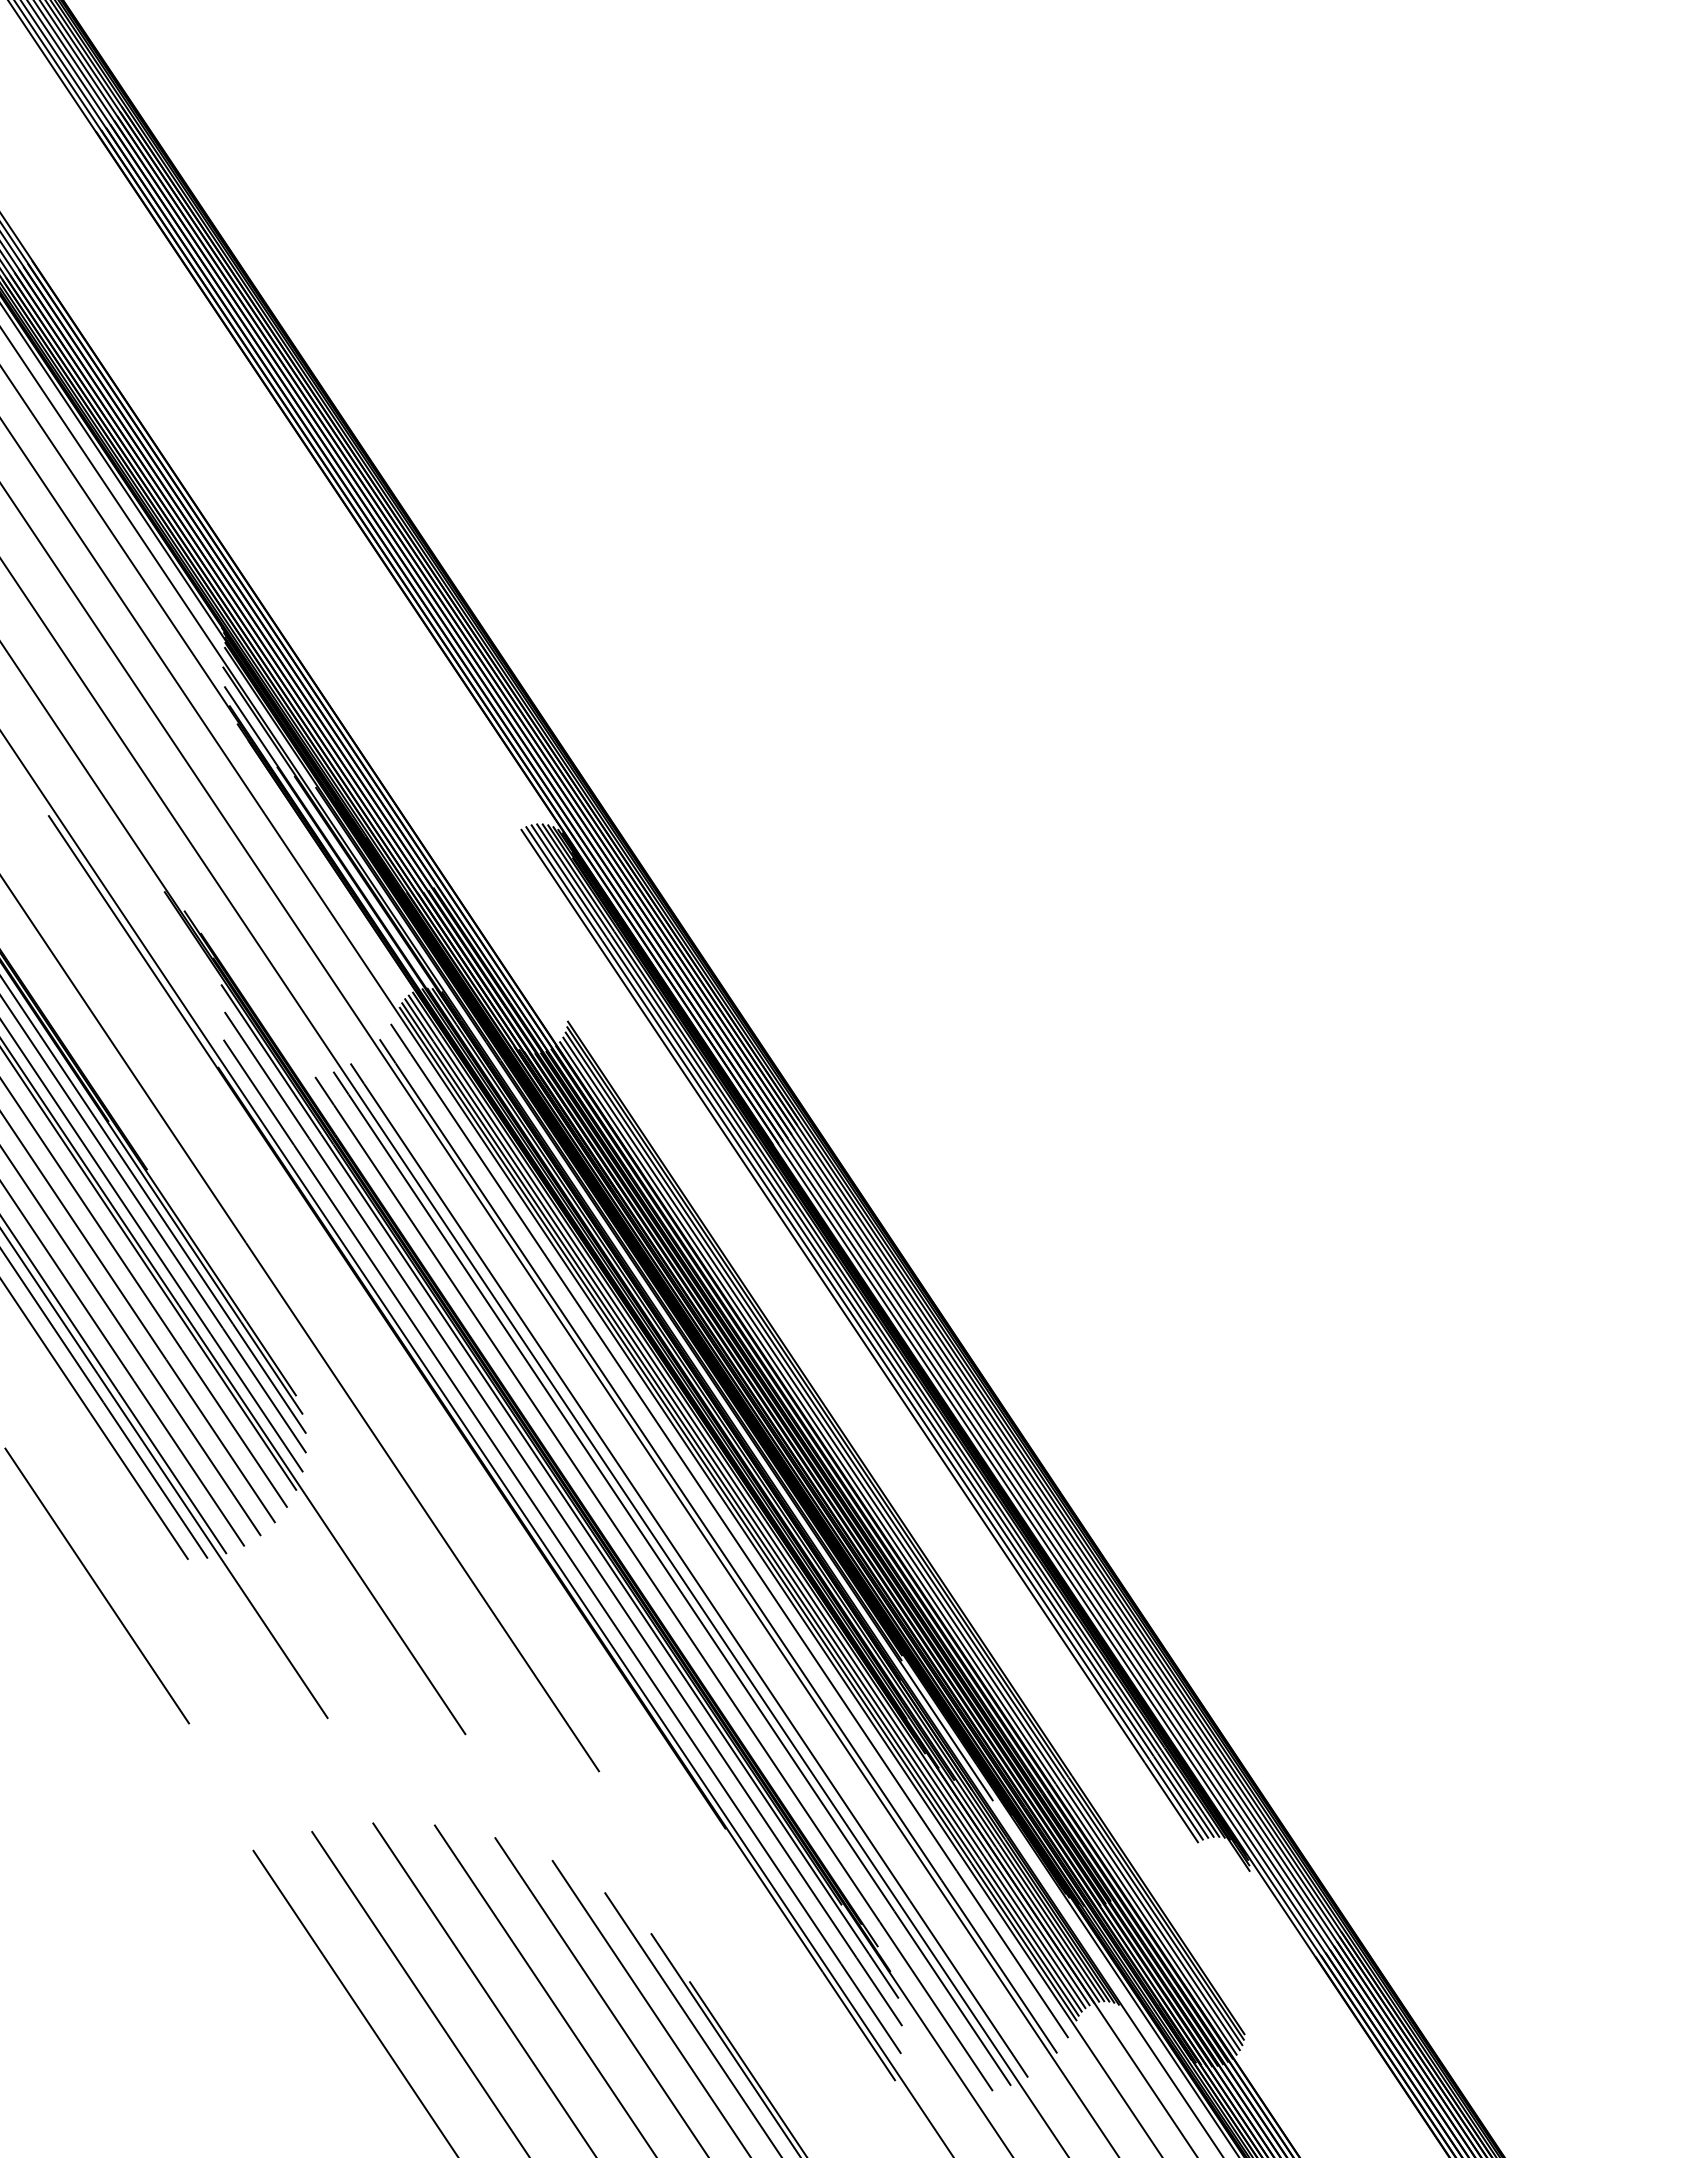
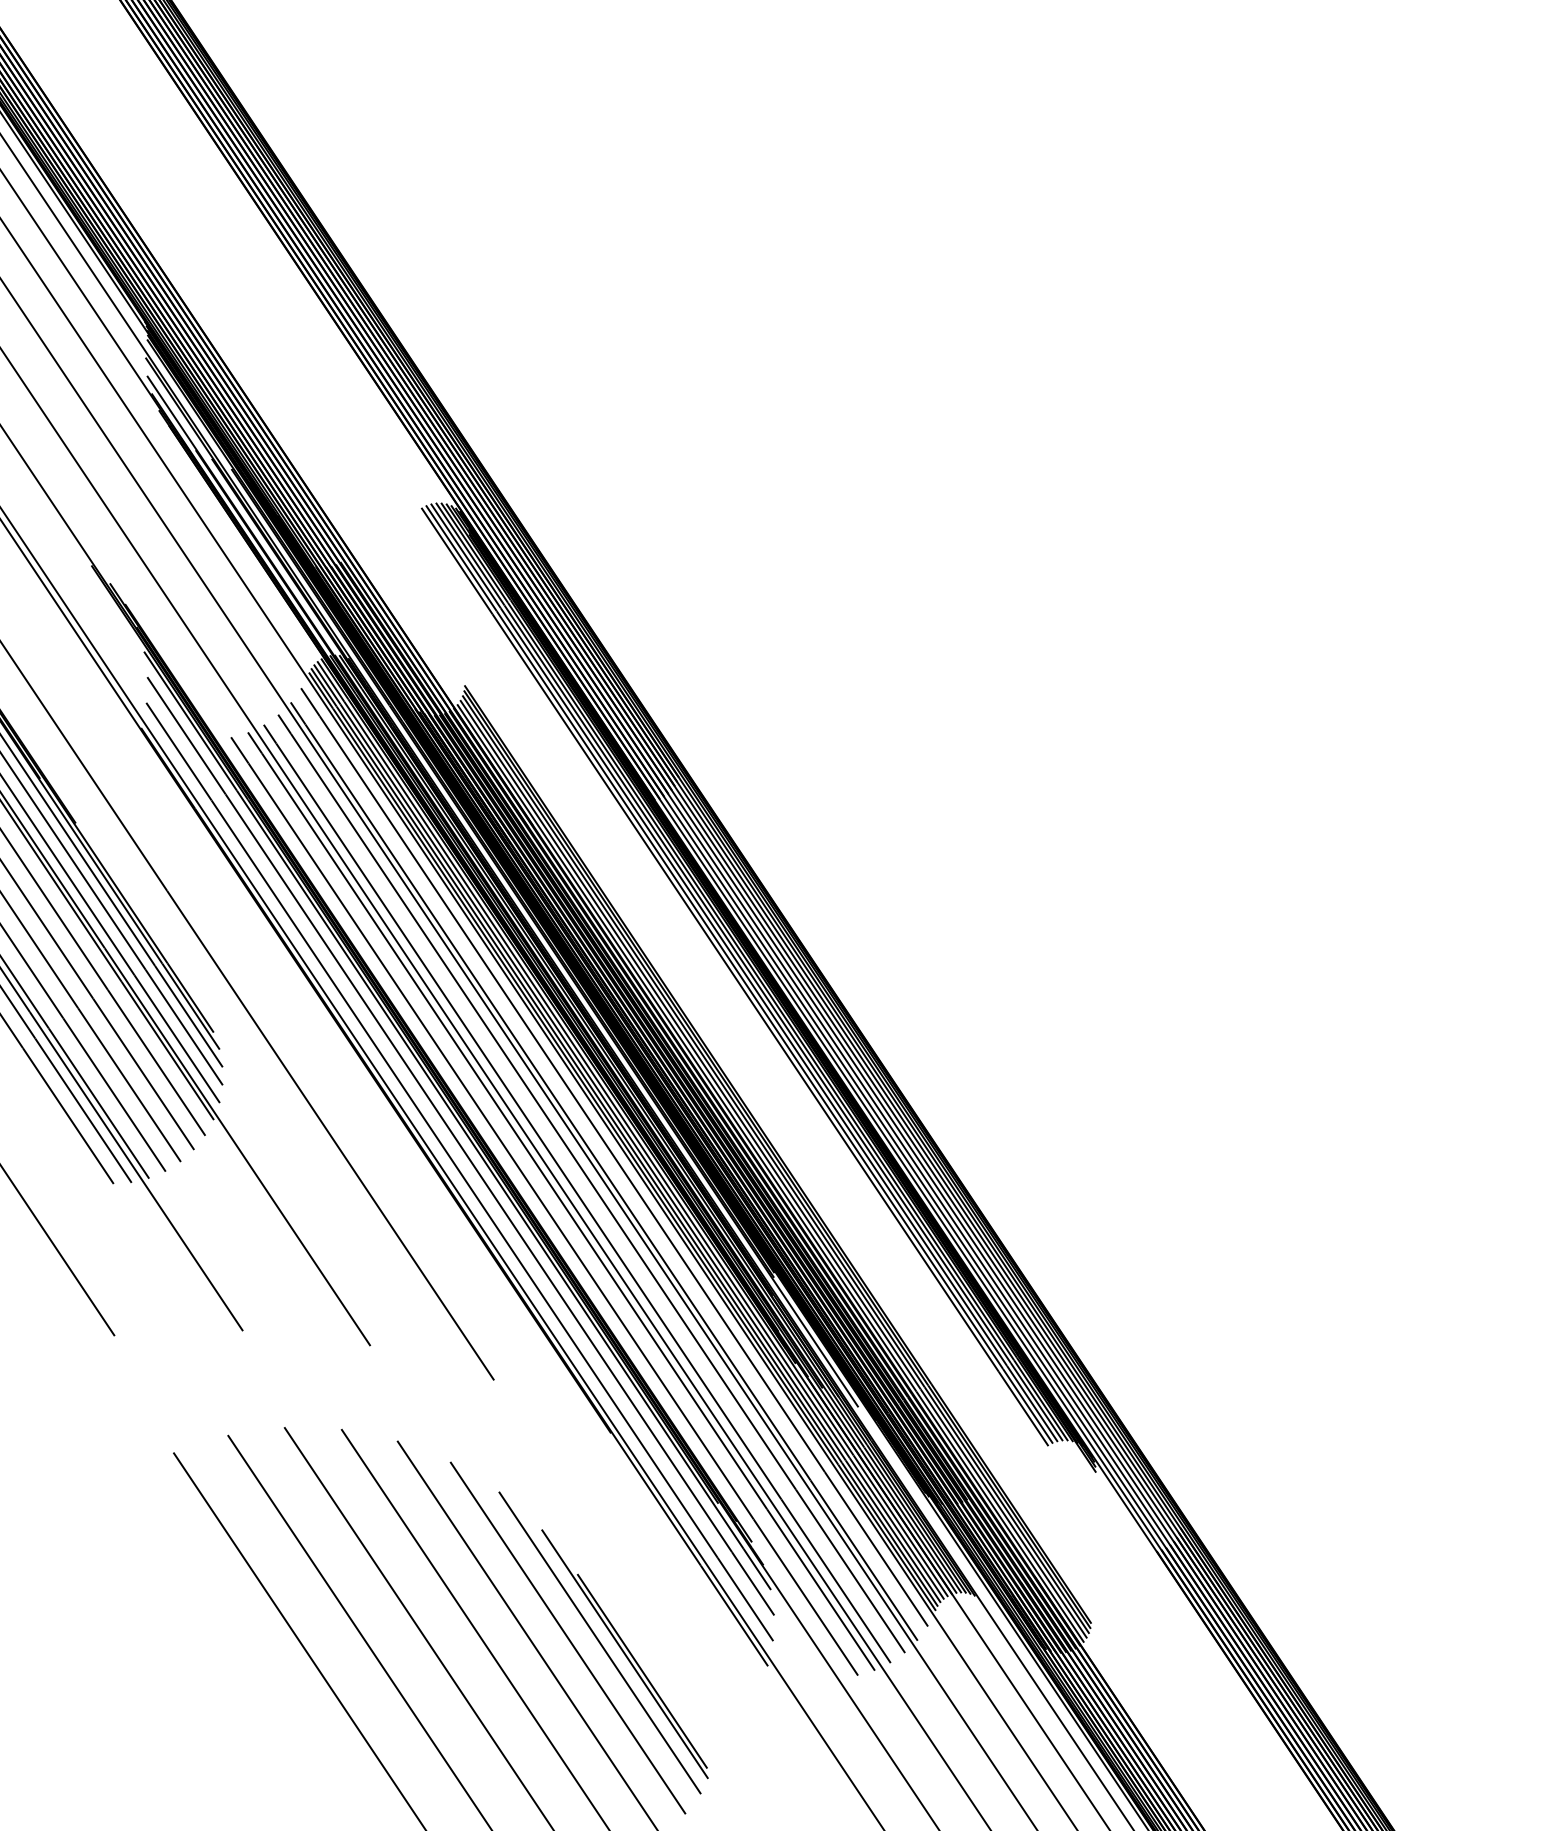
line: (704, 1559) -> (591, 1183), added

